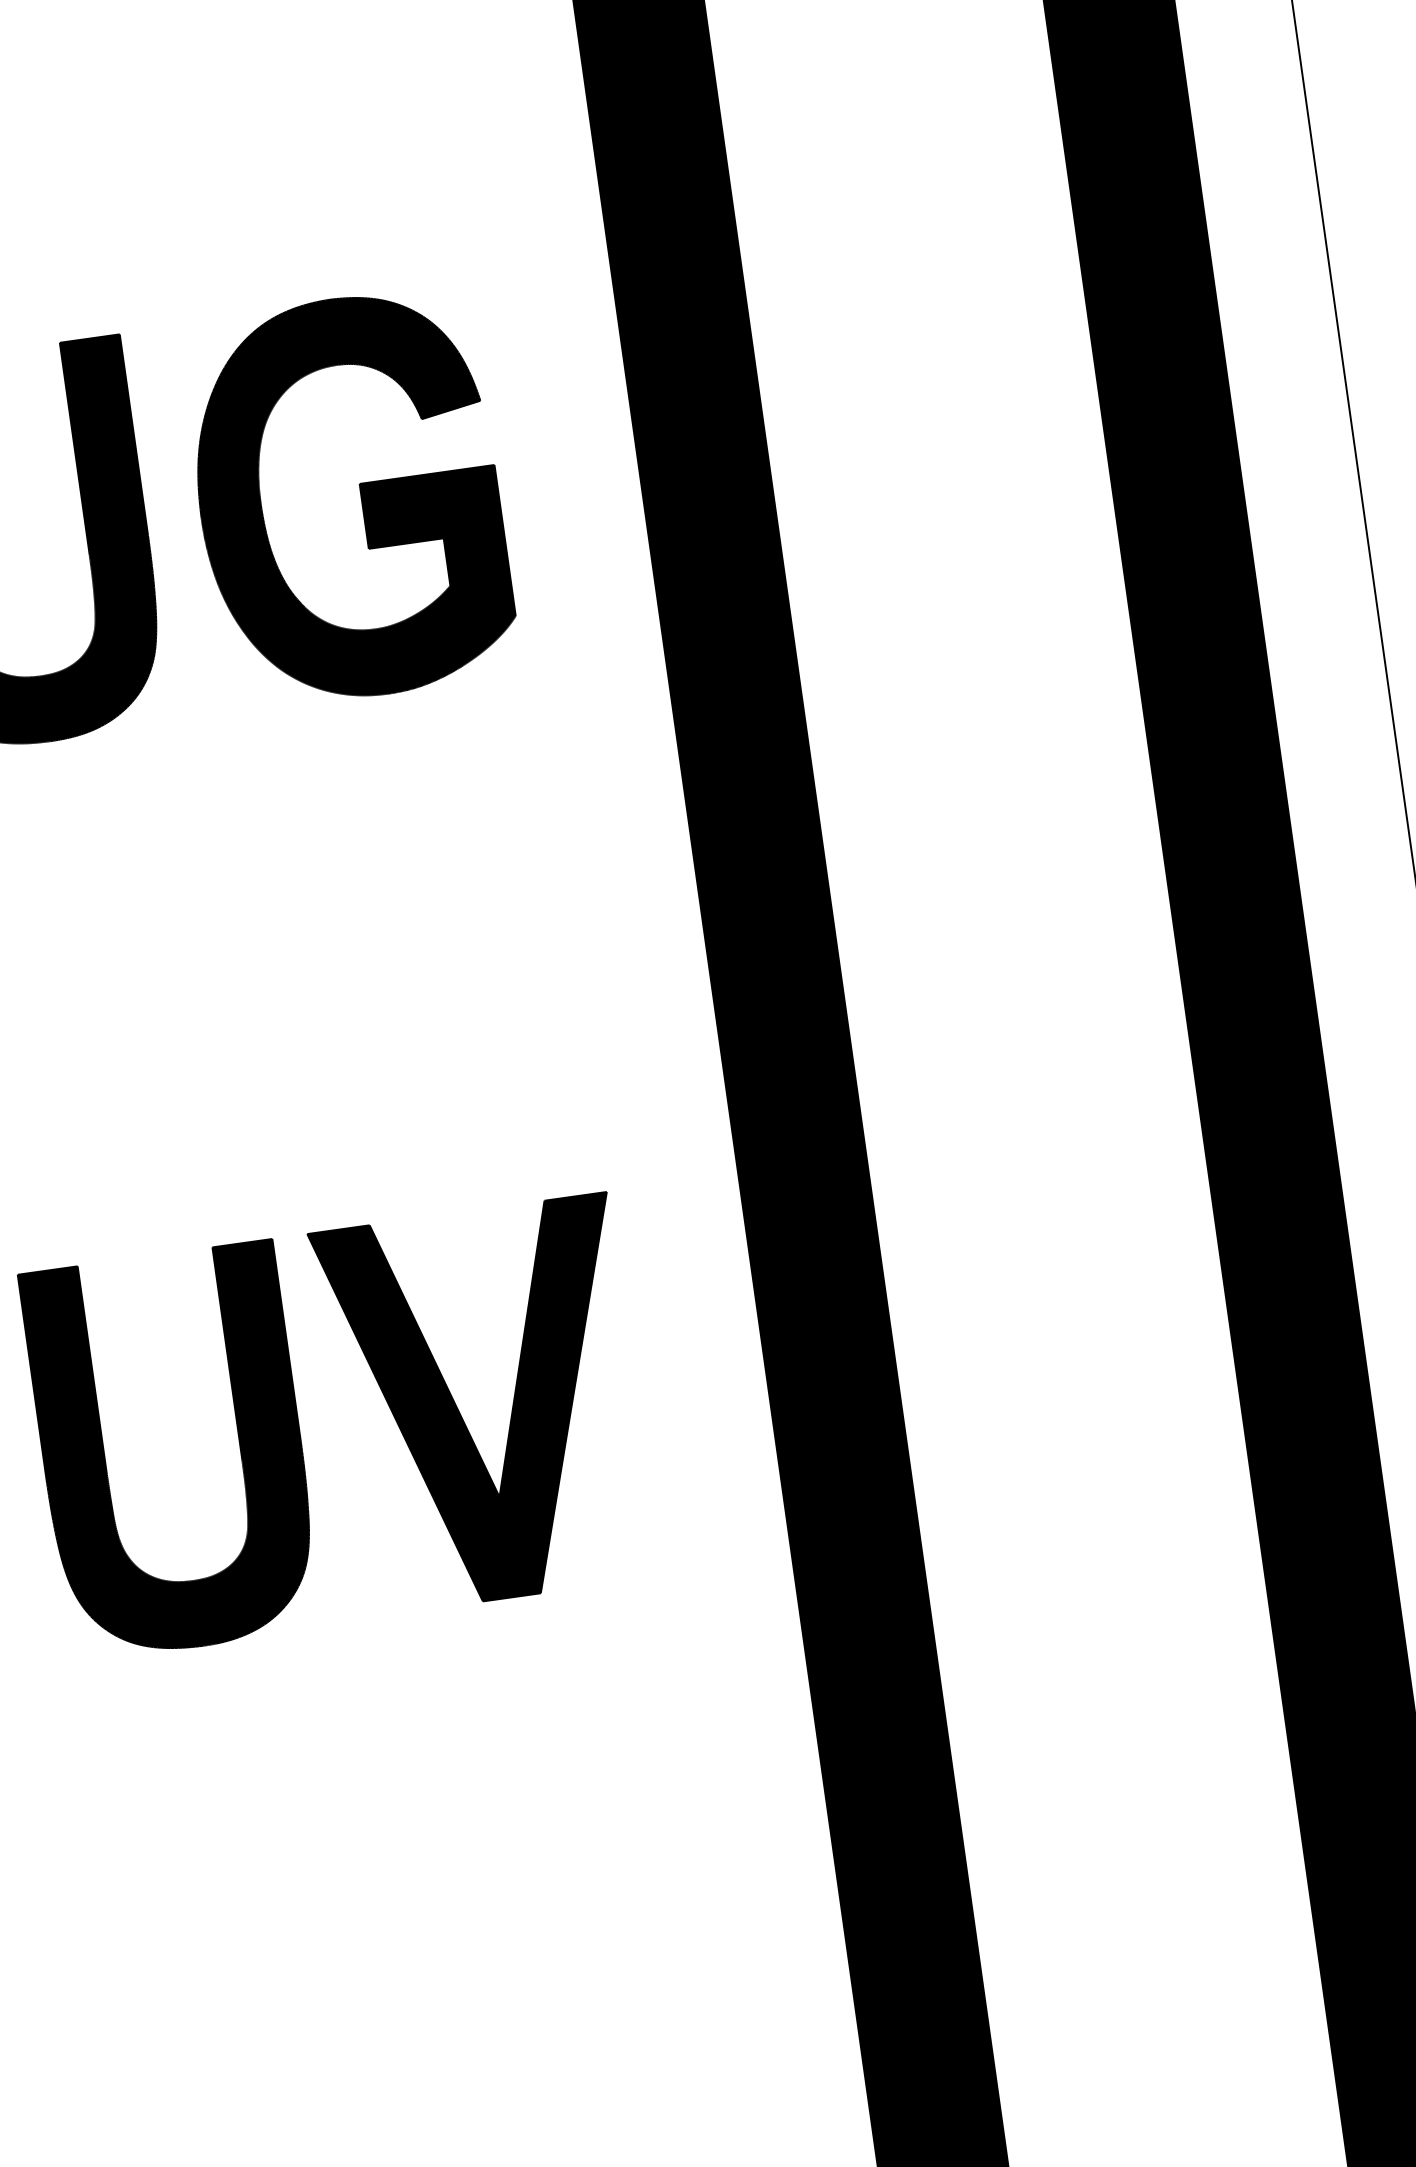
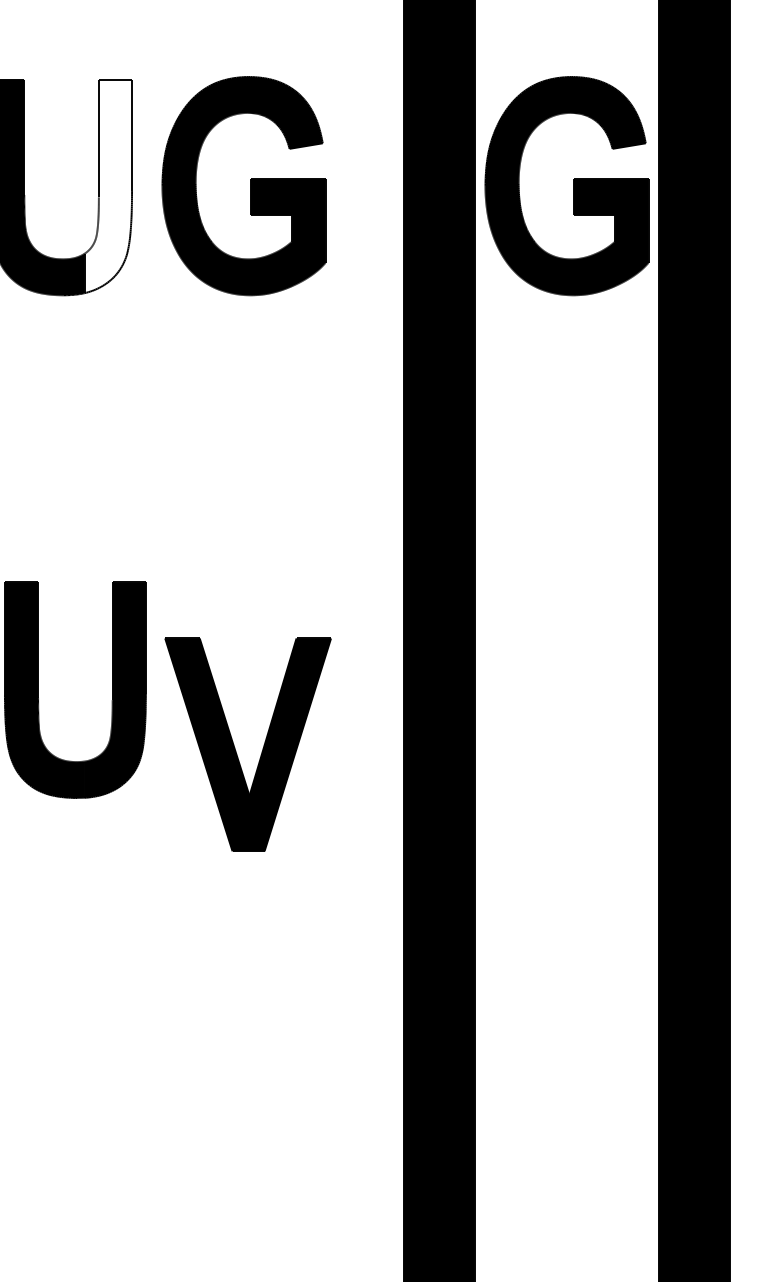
part: (944, 415) -> (573, 186), added
fill: (104, 533) -> (108, 186), removed
part: (461, 1413) -> (235, 747), moved

